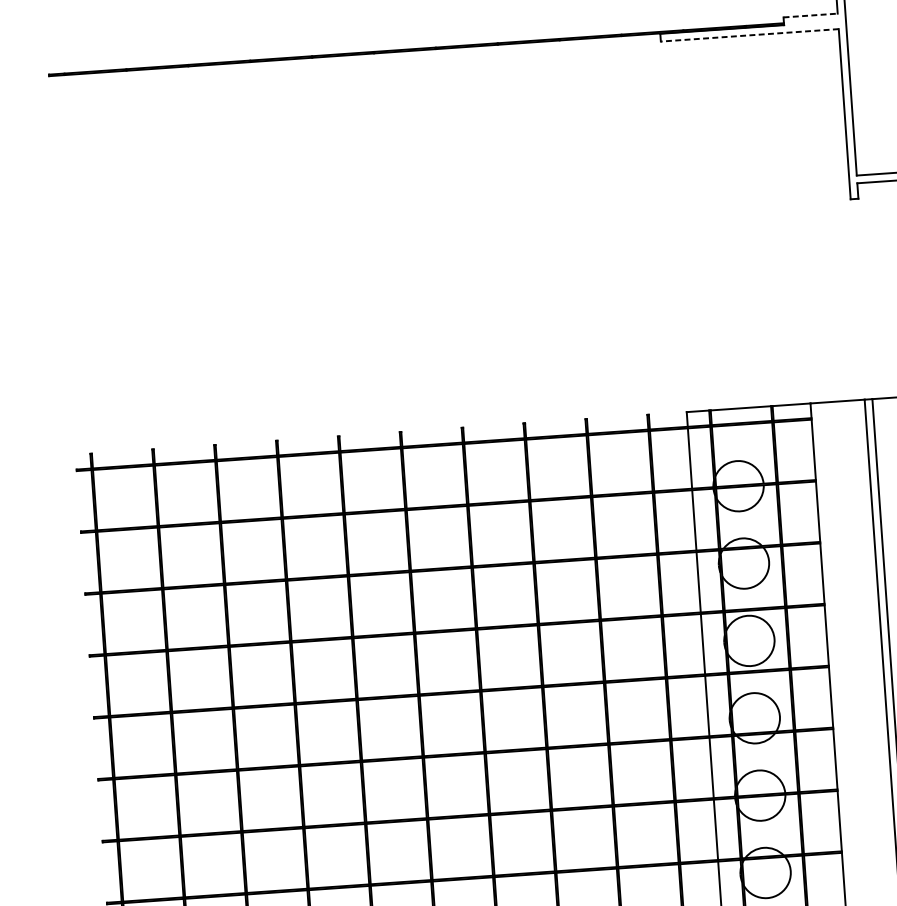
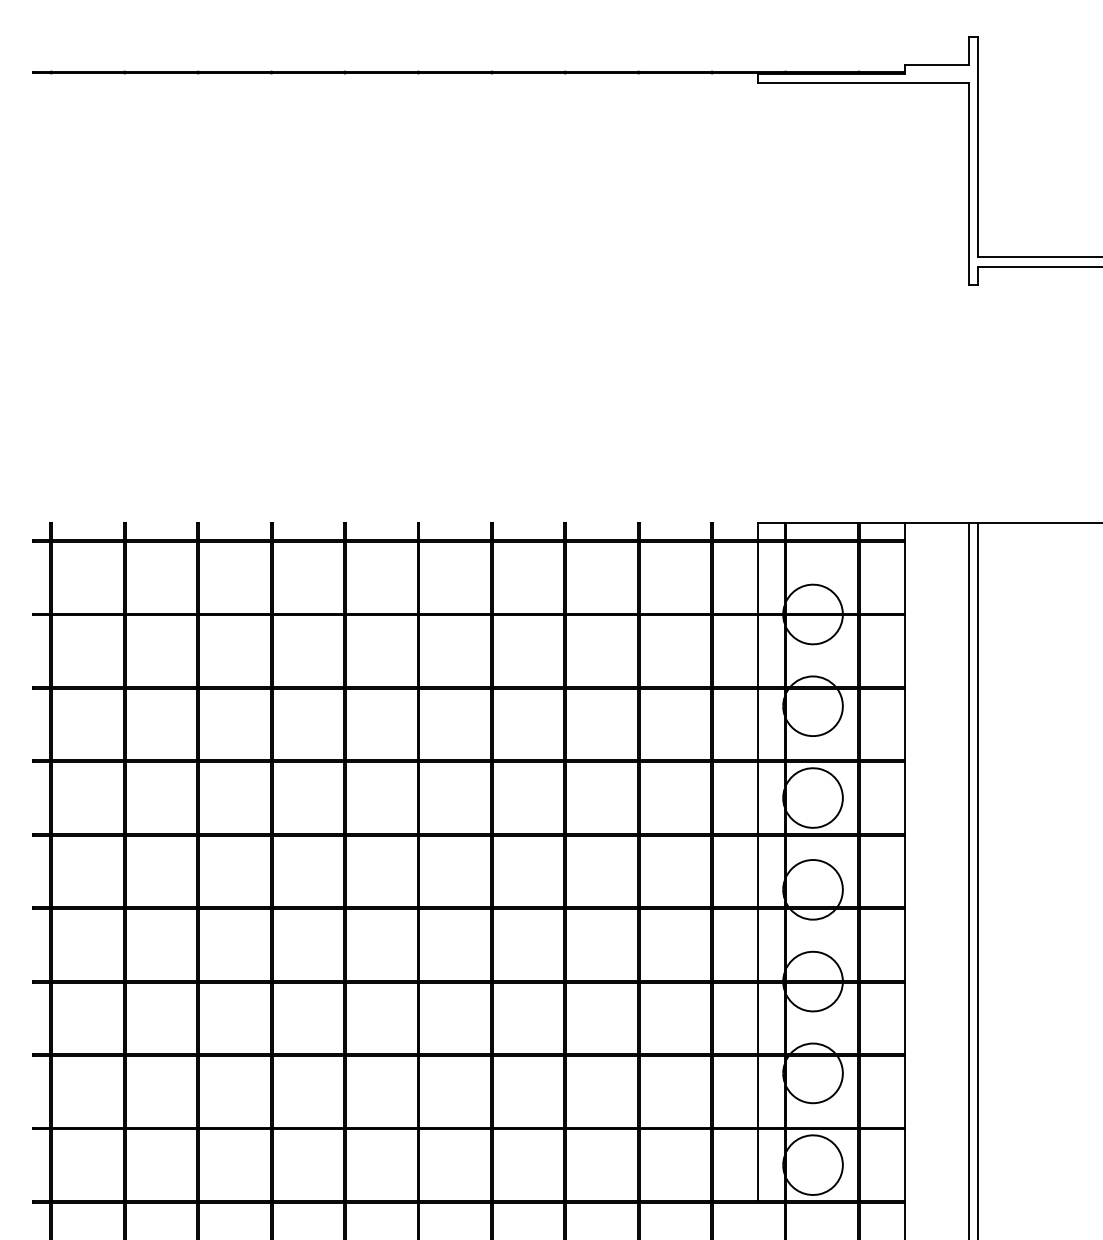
line: (811, 15) -> (937, 64), dashed -> solid
line: (749, 35) -> (863, 83), dashed -> solid

